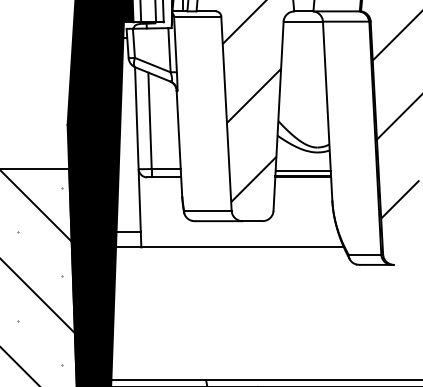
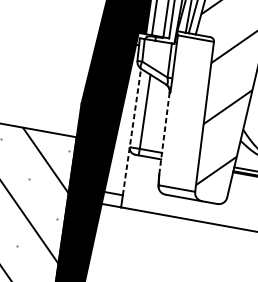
line: (179, 143) -> (164, 133), solid -> dashed
line: (137, 148) -> (131, 131), solid -> dashed

